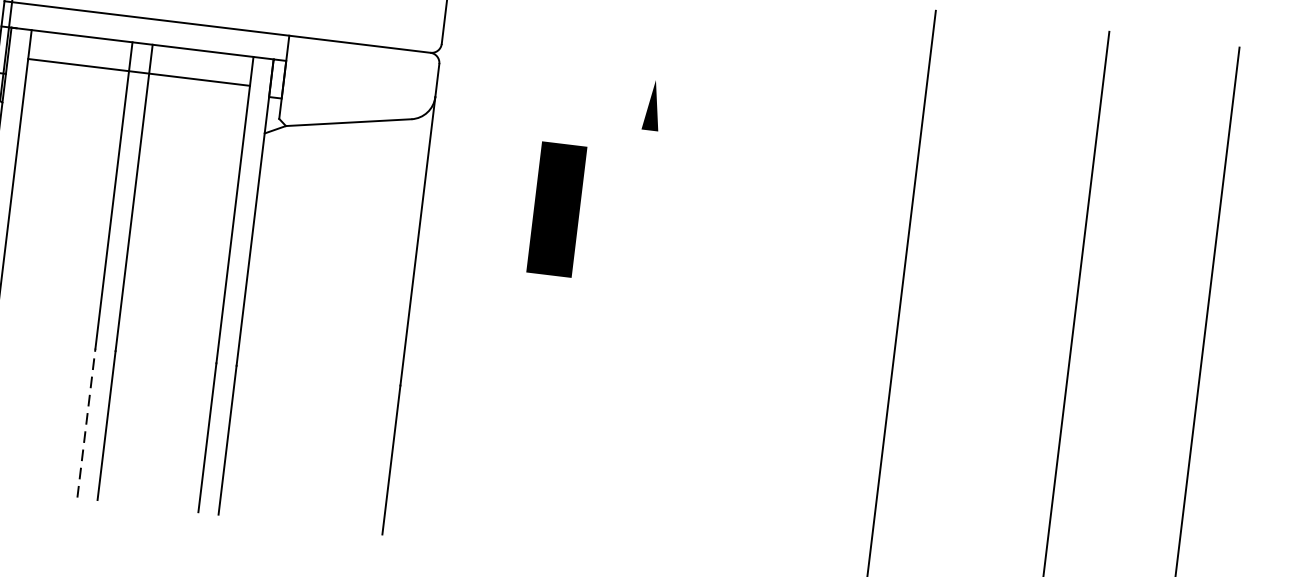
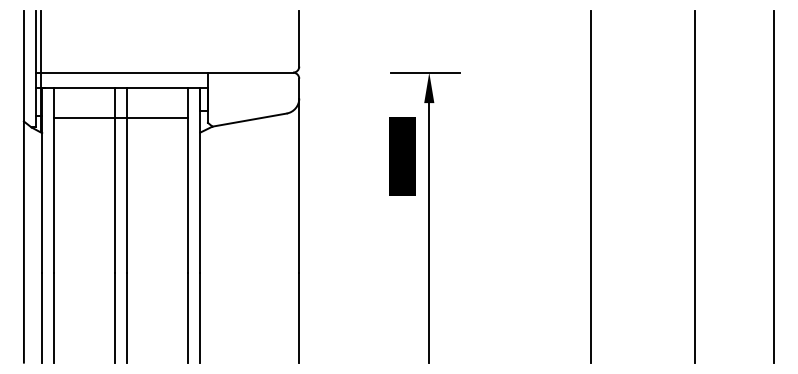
line: (139, 72) -> (121, 118), moved
line: (648, 78) -> (424, 72), added
text: (556, 208) -> (402, 156), moved
line: (624, 344) -> (429, 232), added
line: (86, 422) -> (115, 317), dashed -> solid

